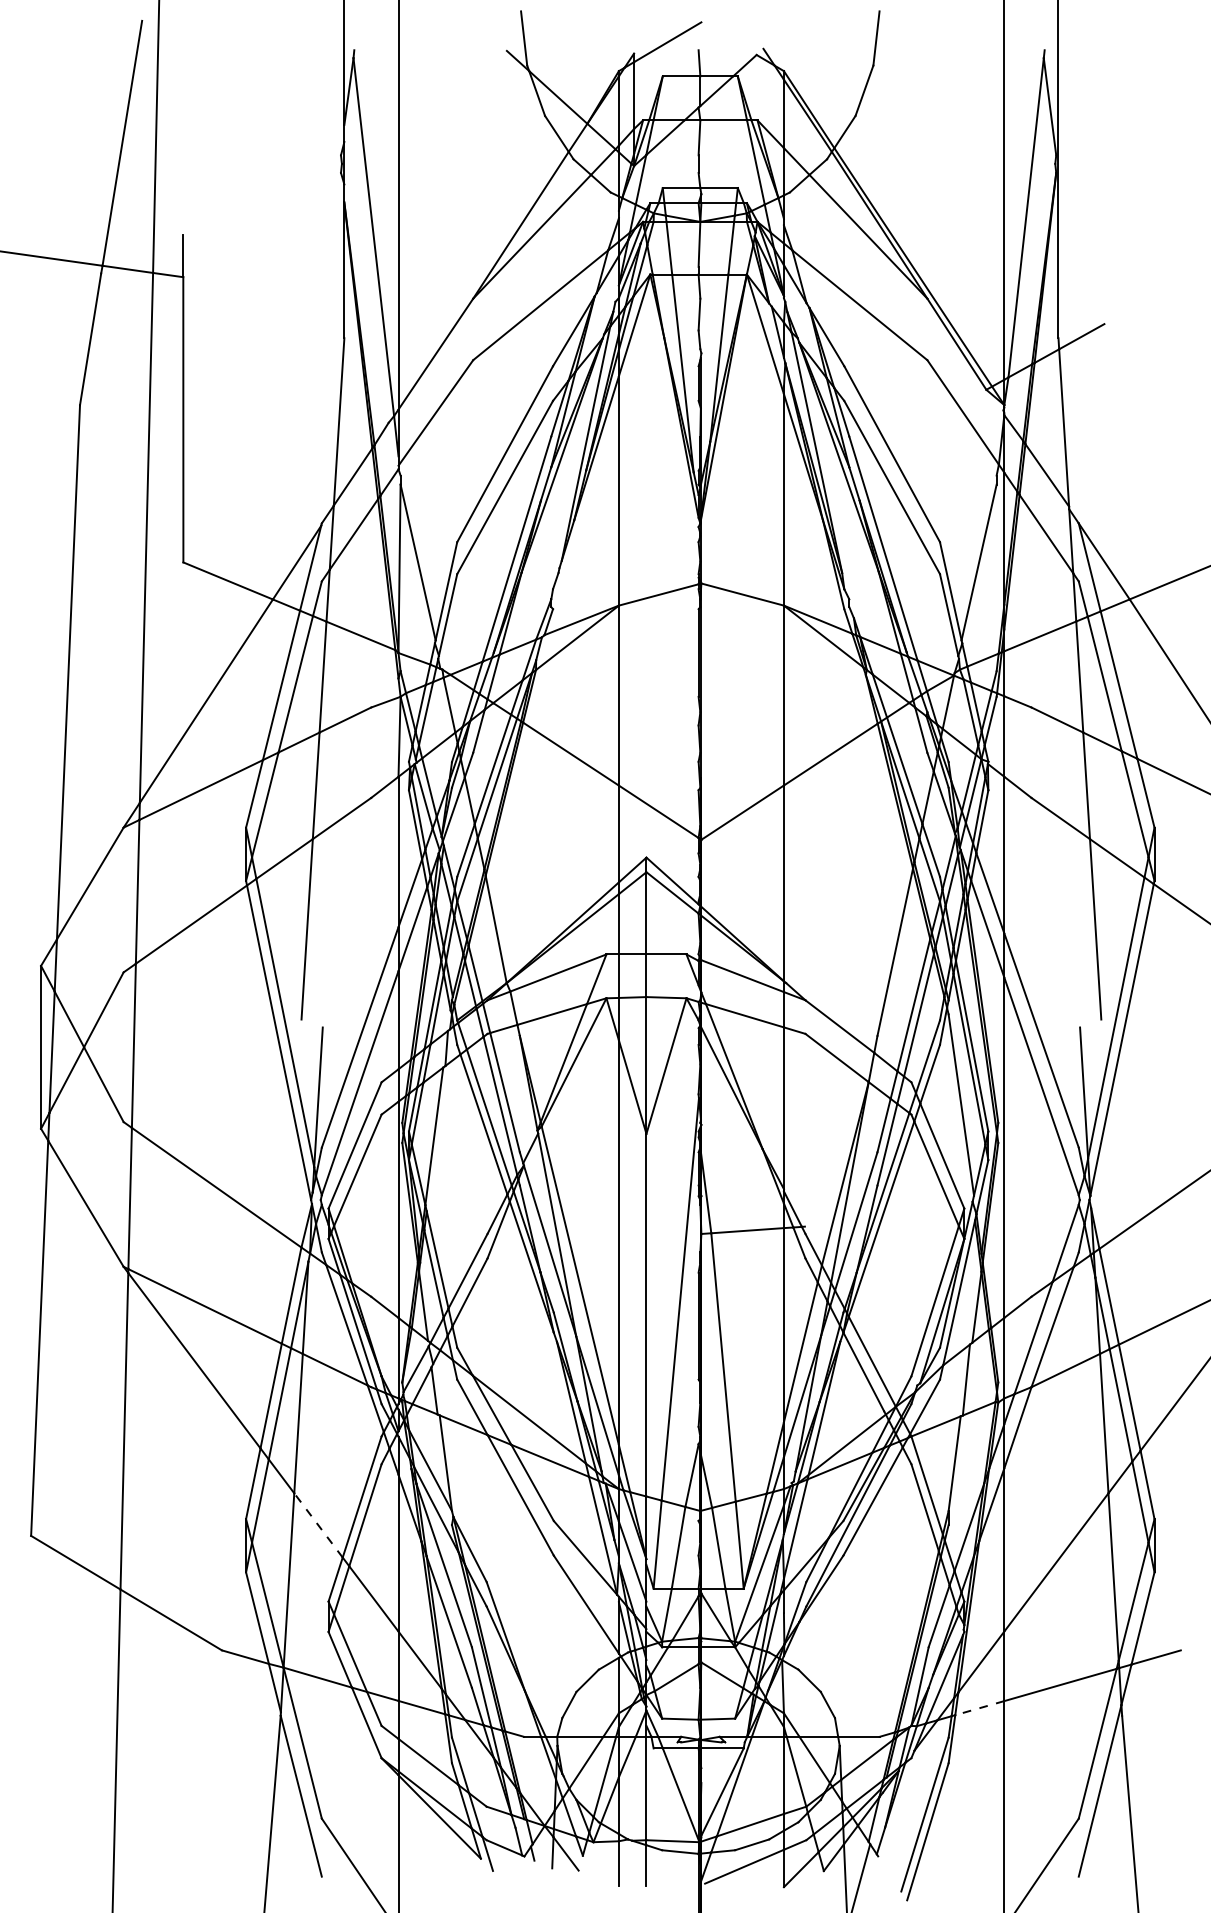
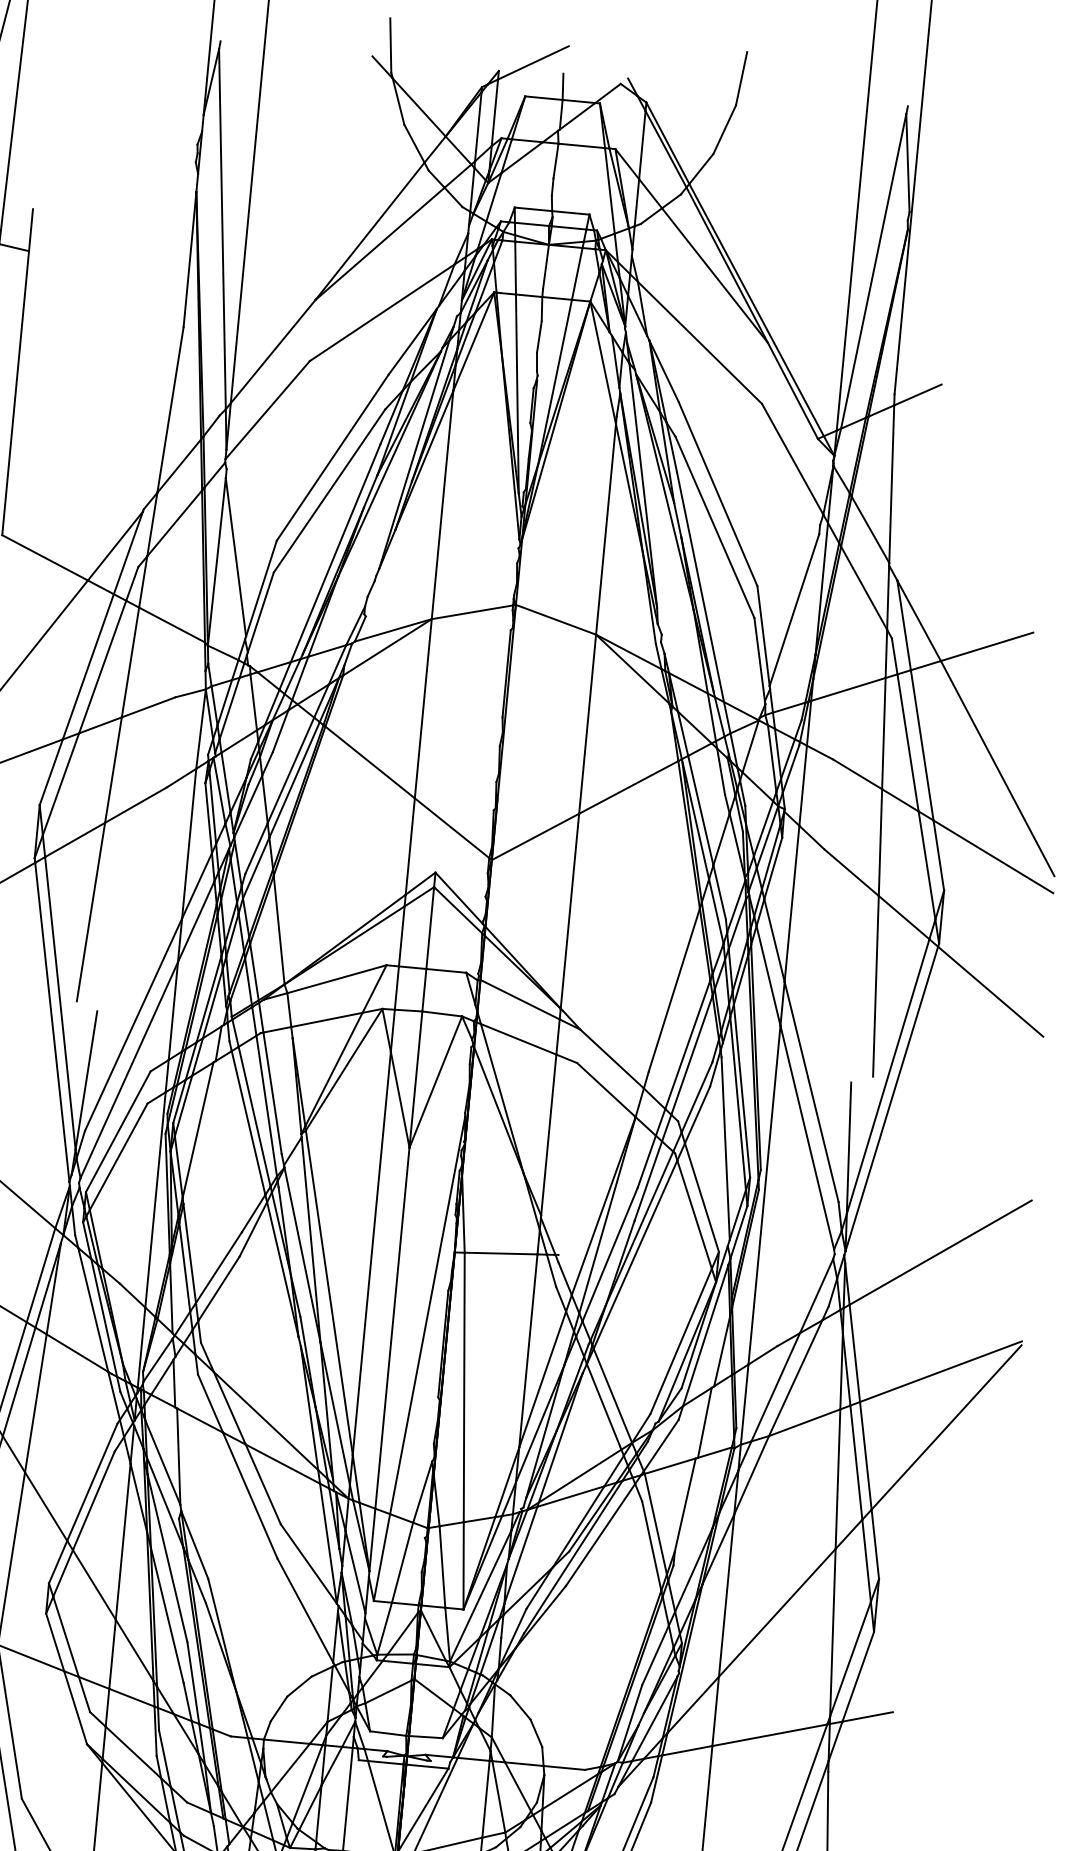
line: (318, 1525) -> (46, 1506), dashed -> solid
line: (979, 1708) -> (686, 1751), dashed -> solid

